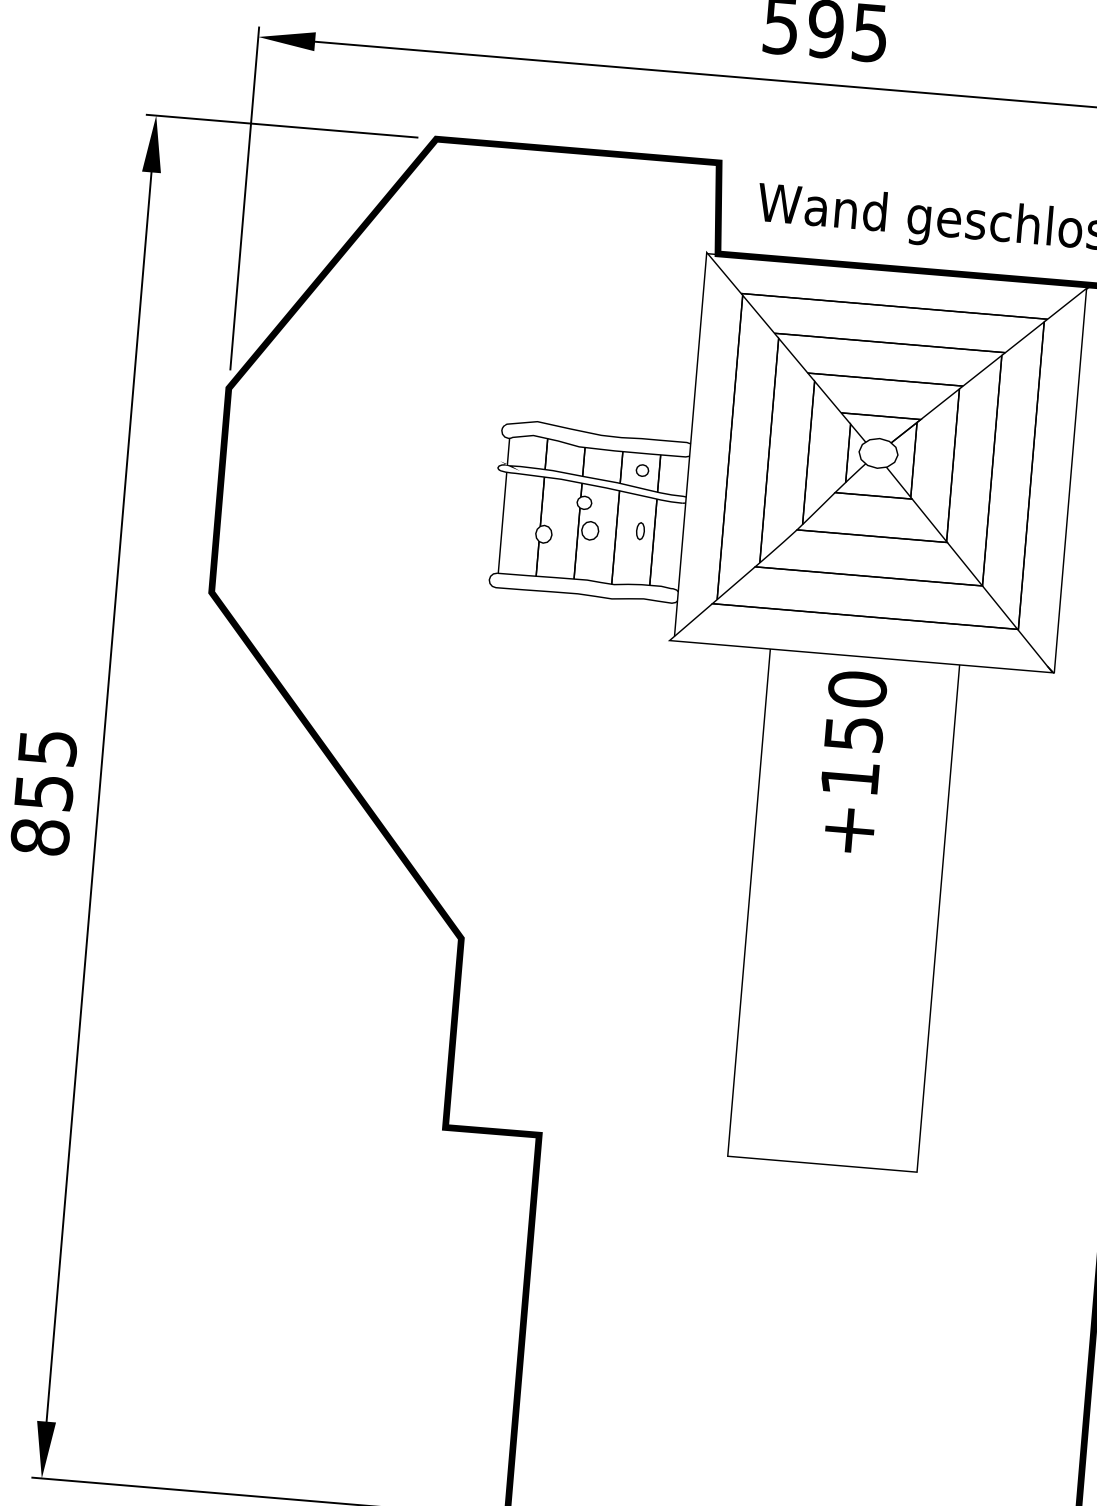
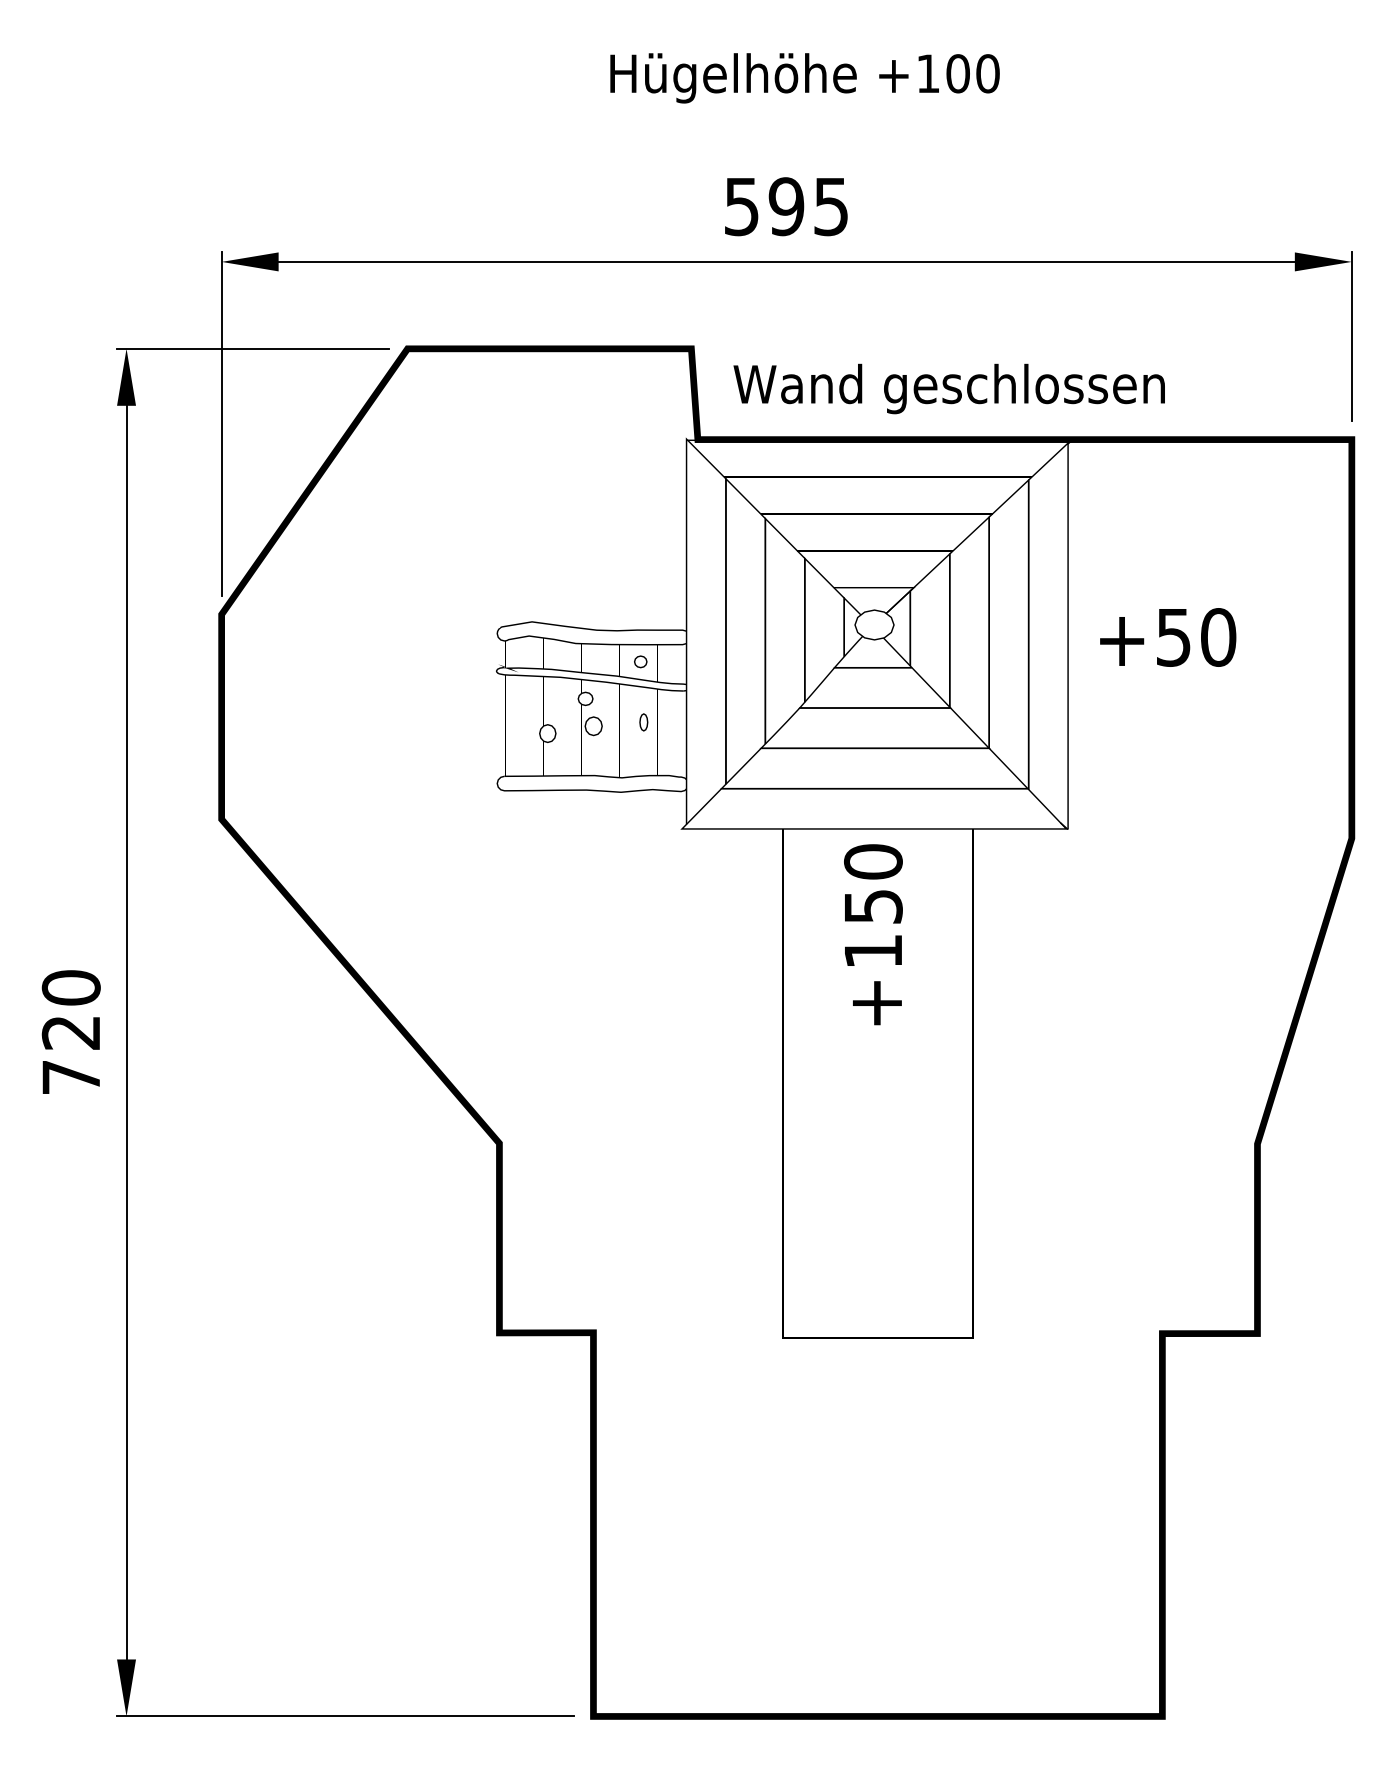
text: (43, 792) -> (70, 1032), 855 -> 720

